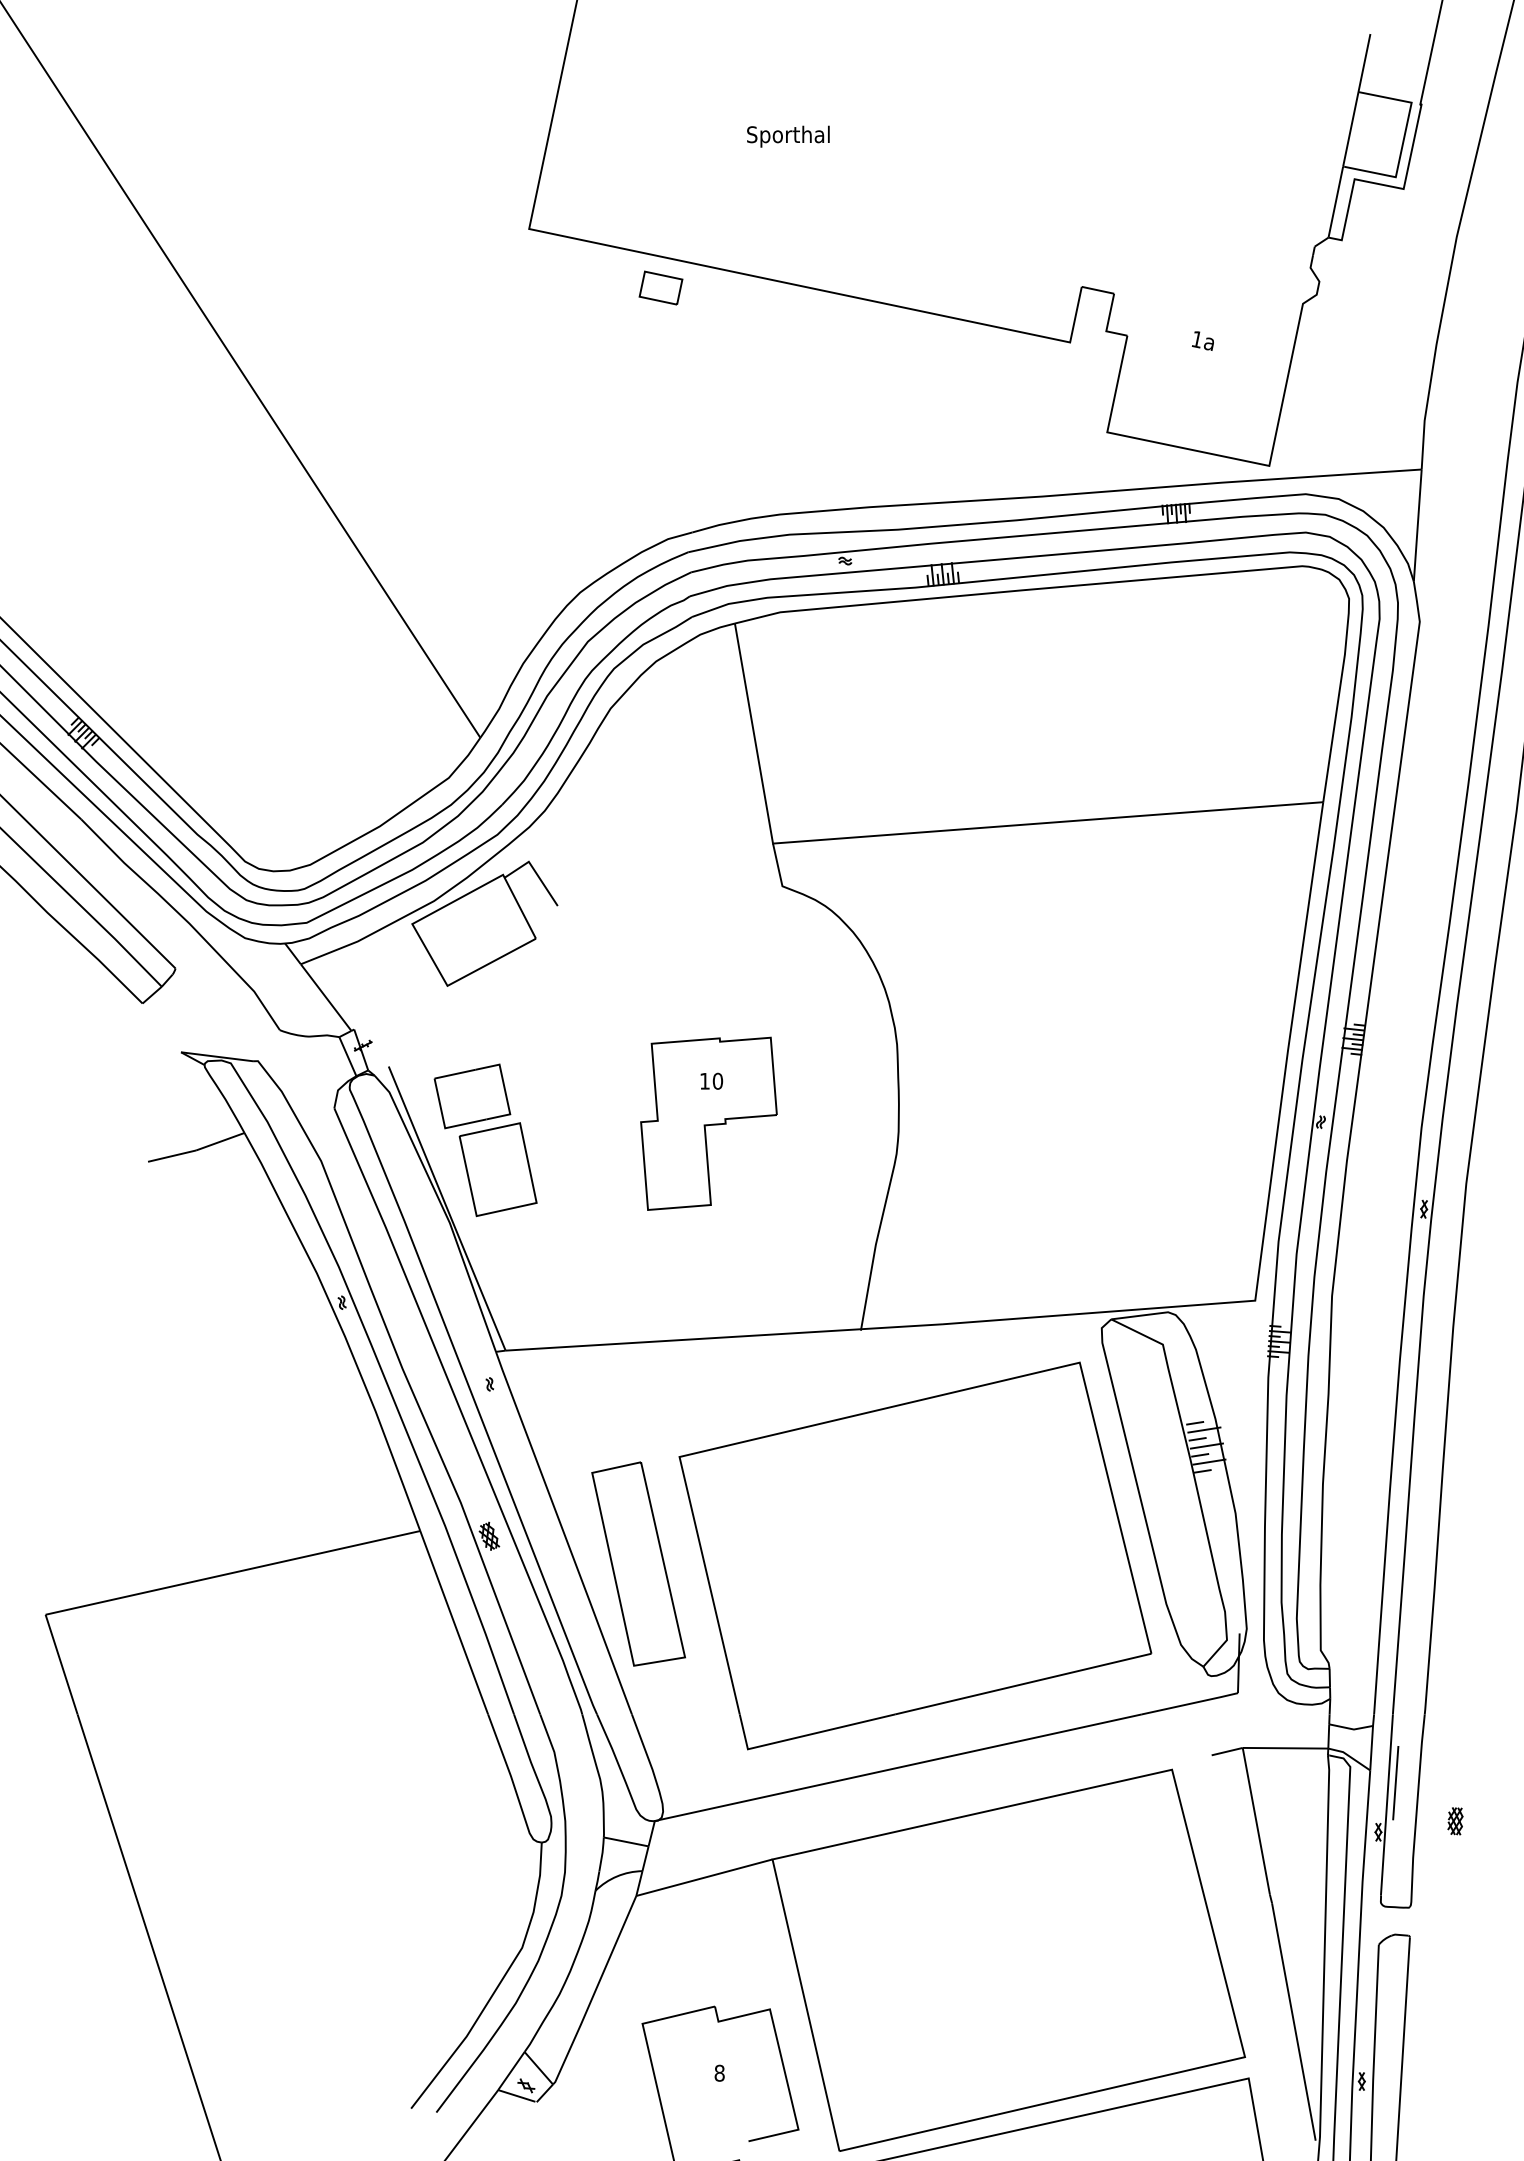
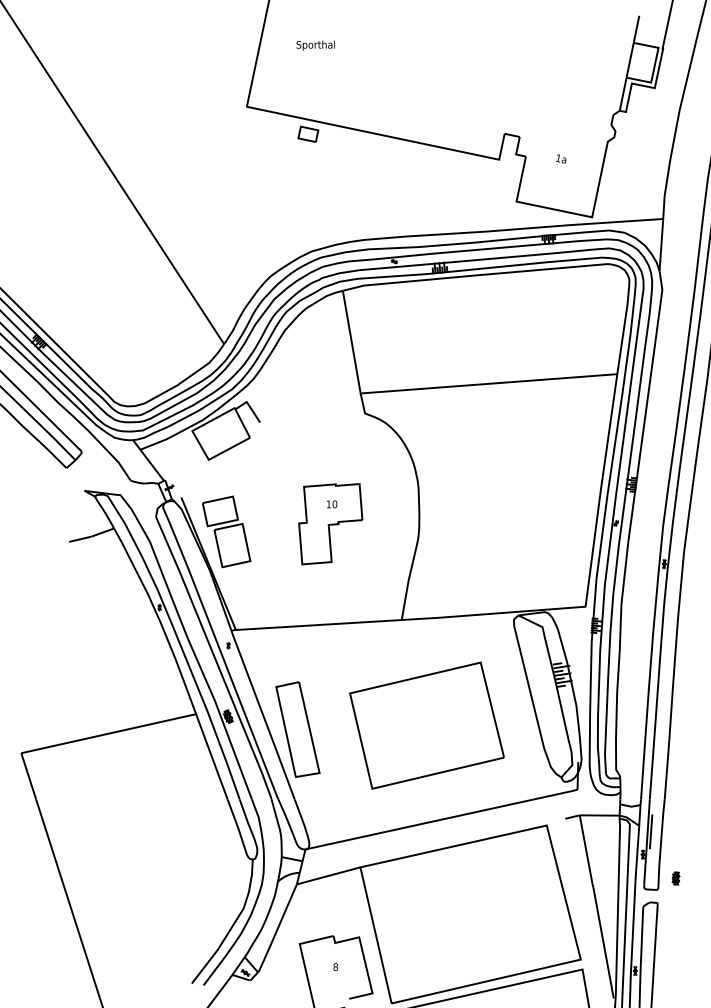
text: (787, 136) -> (315, 45), moved
part: (914, 1555) -> (426, 725), size x0.7
part: (1454, 1821) -> (675, 878), moved

